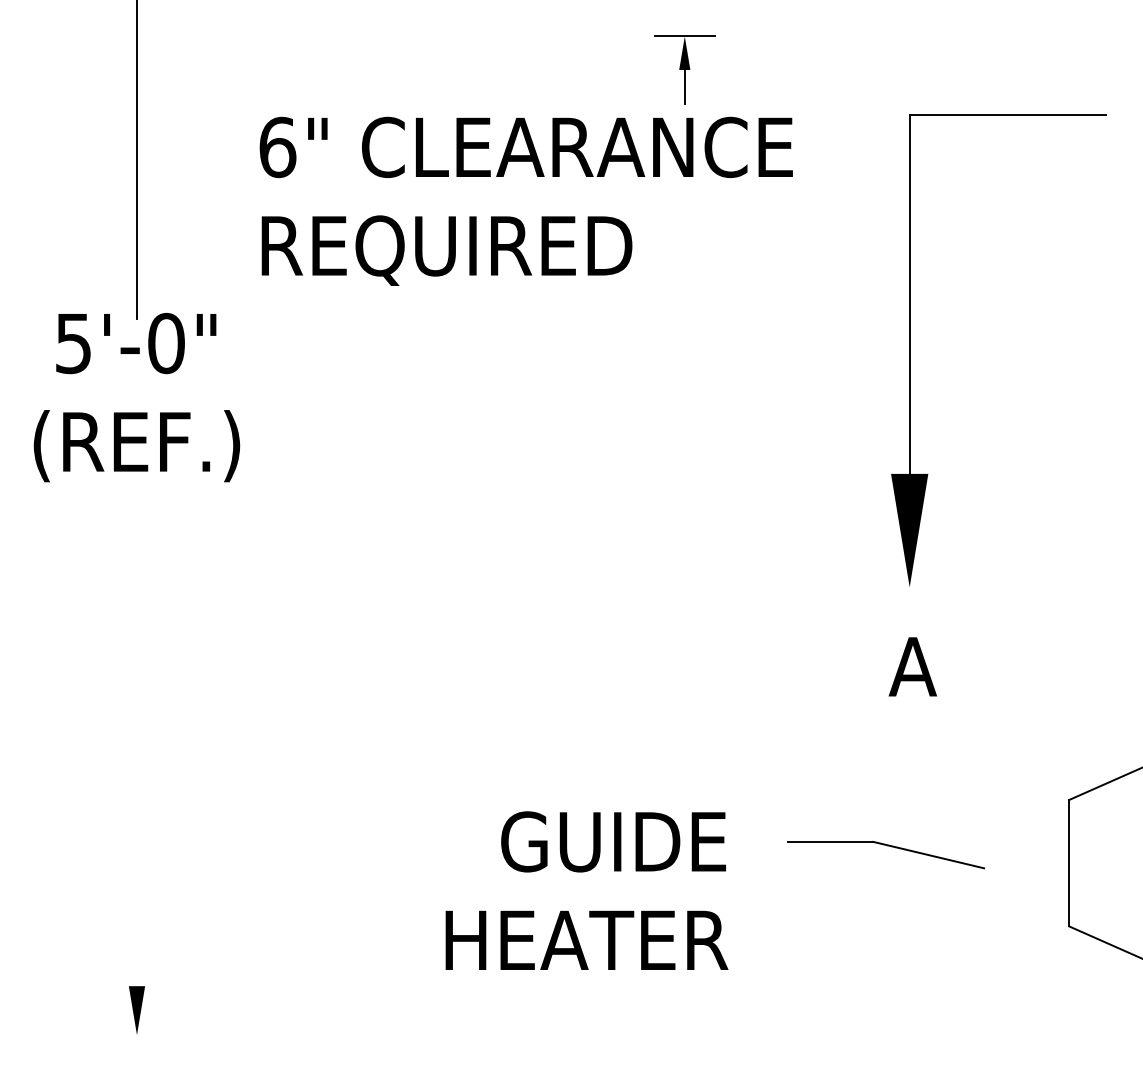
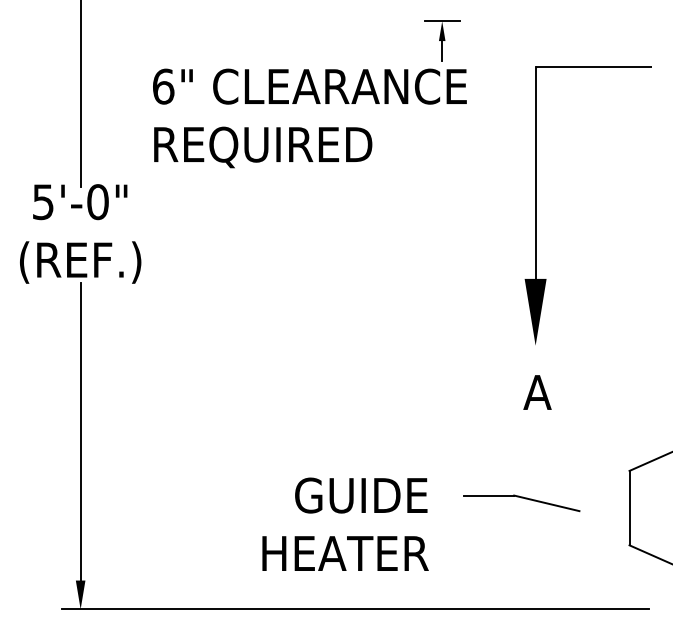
part: (685, 69) -> (442, 40), moved
line: (136, 733) -> (80, 431), added
line: (602, 1035) -> (354, 609), added

